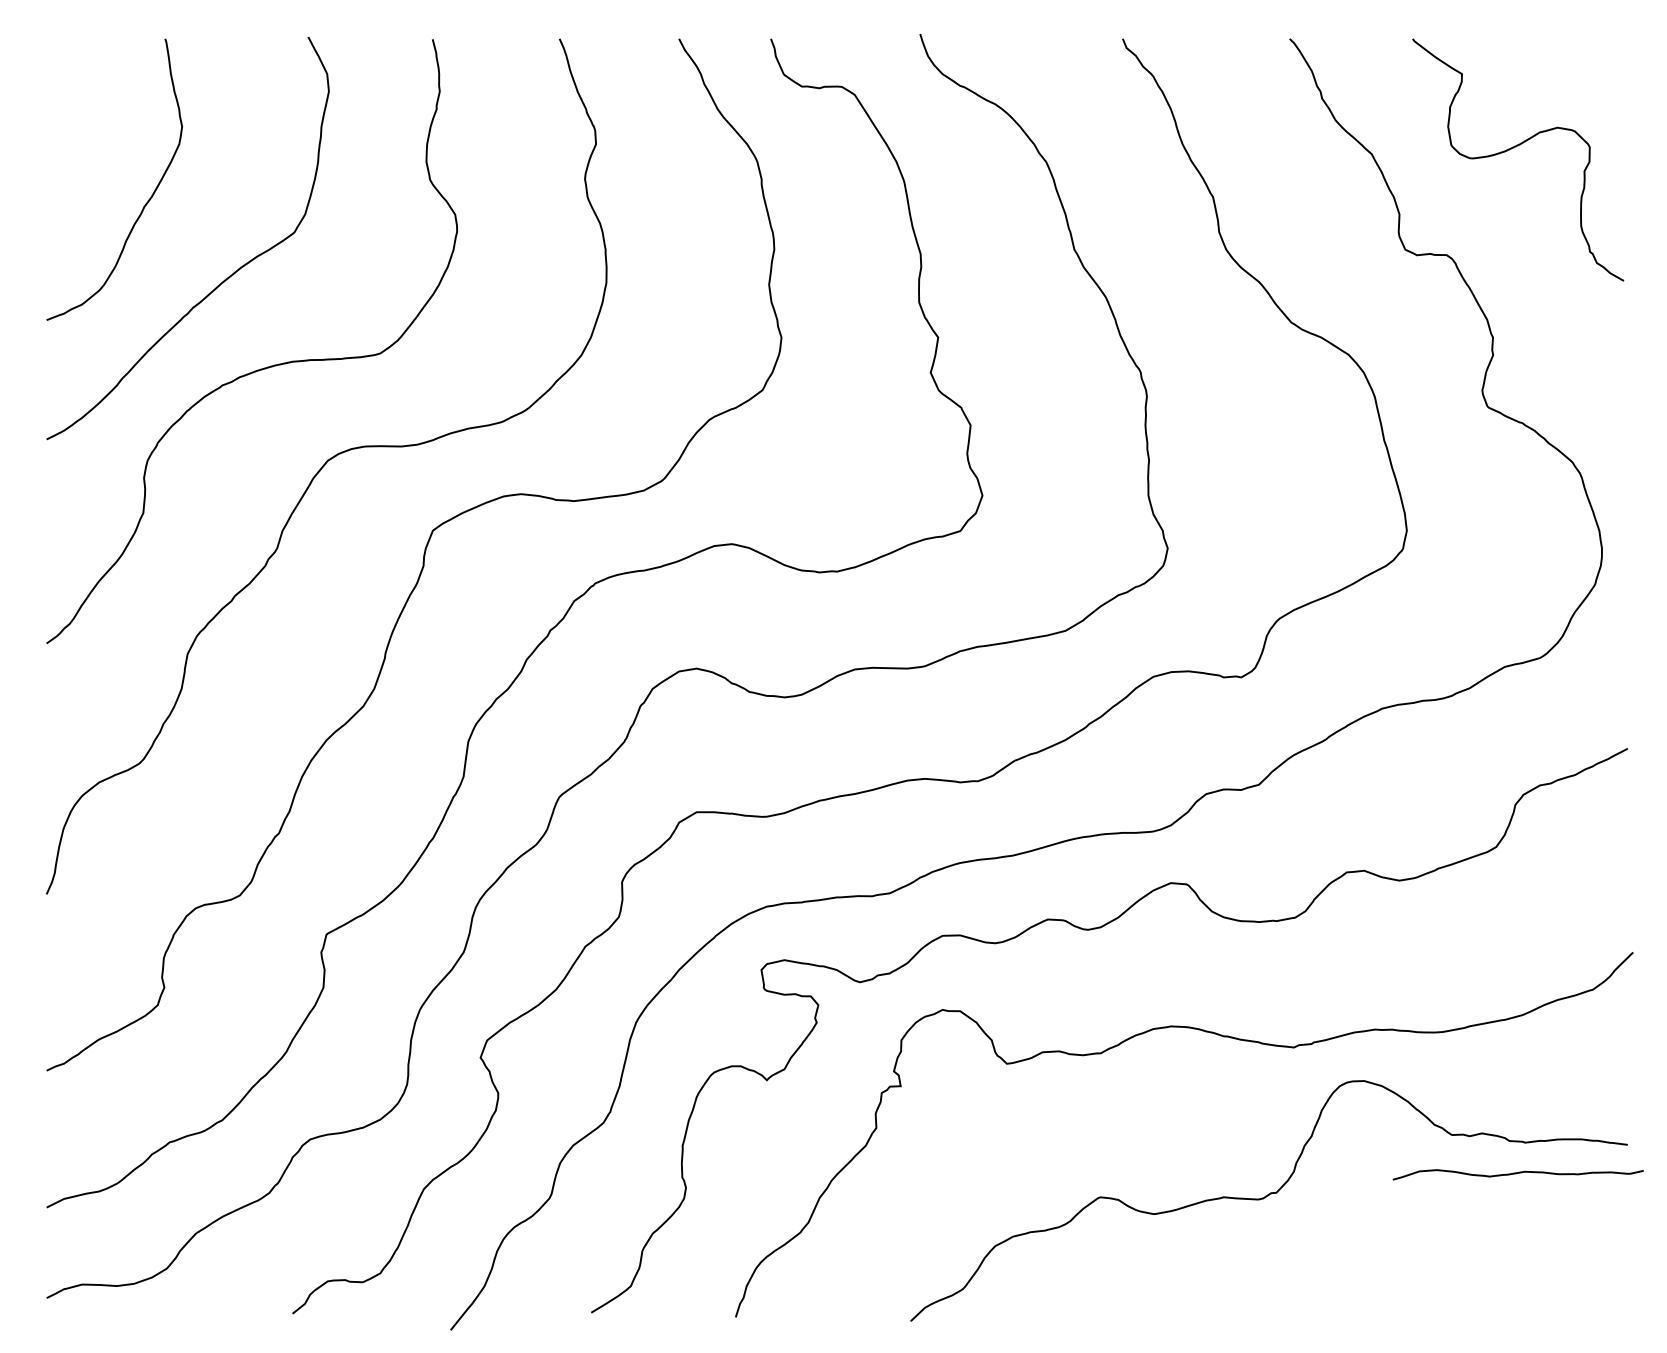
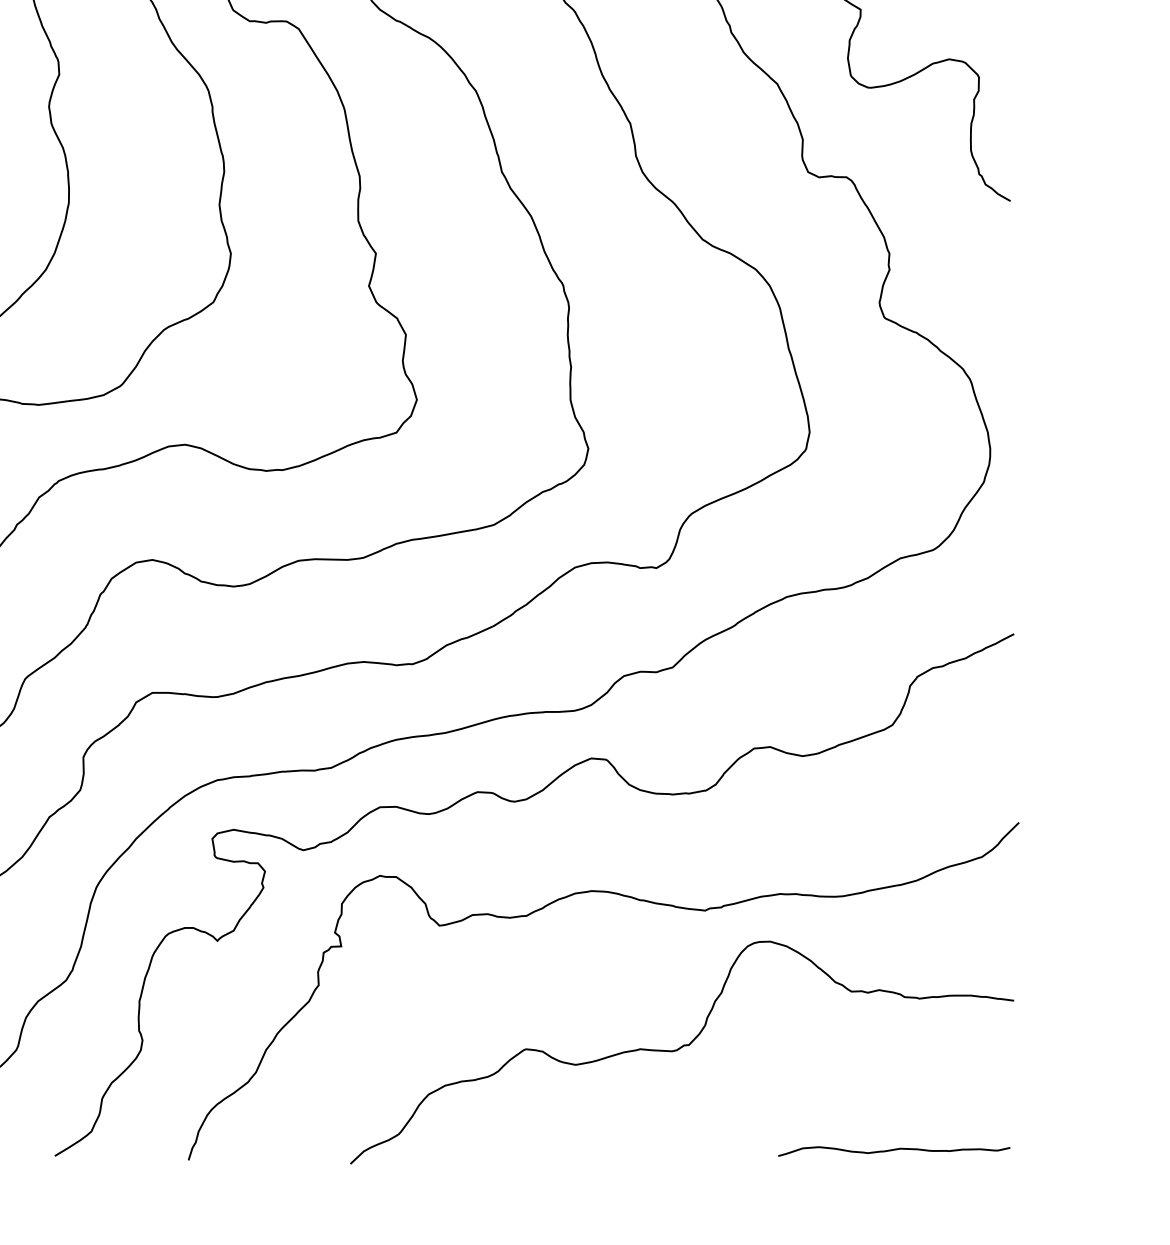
curve: (1517, 1173) -> (893, 1150), moved

